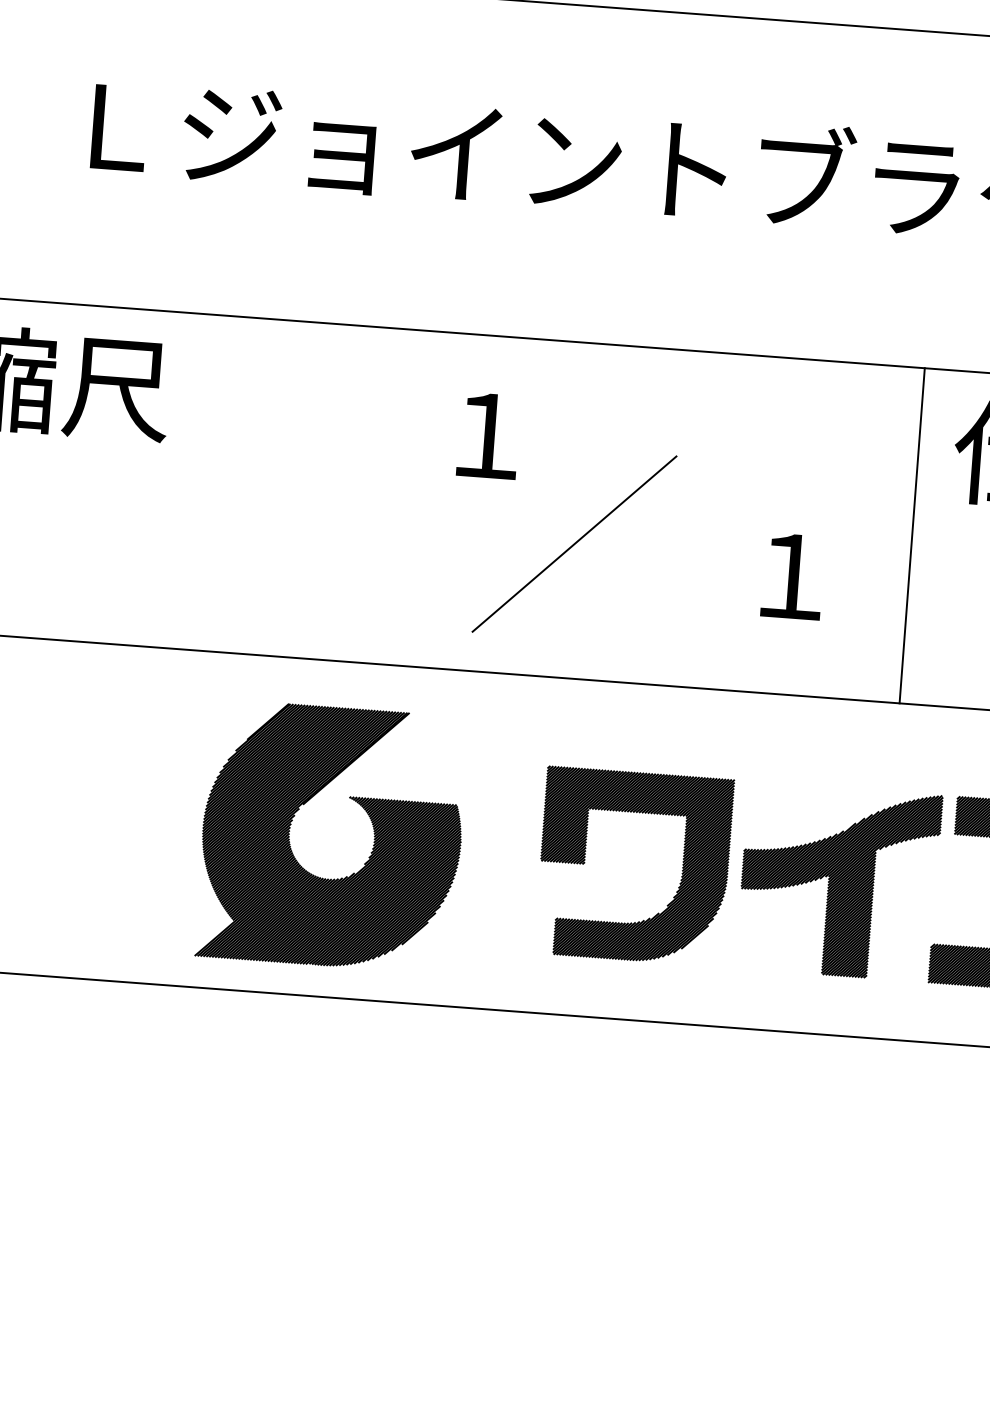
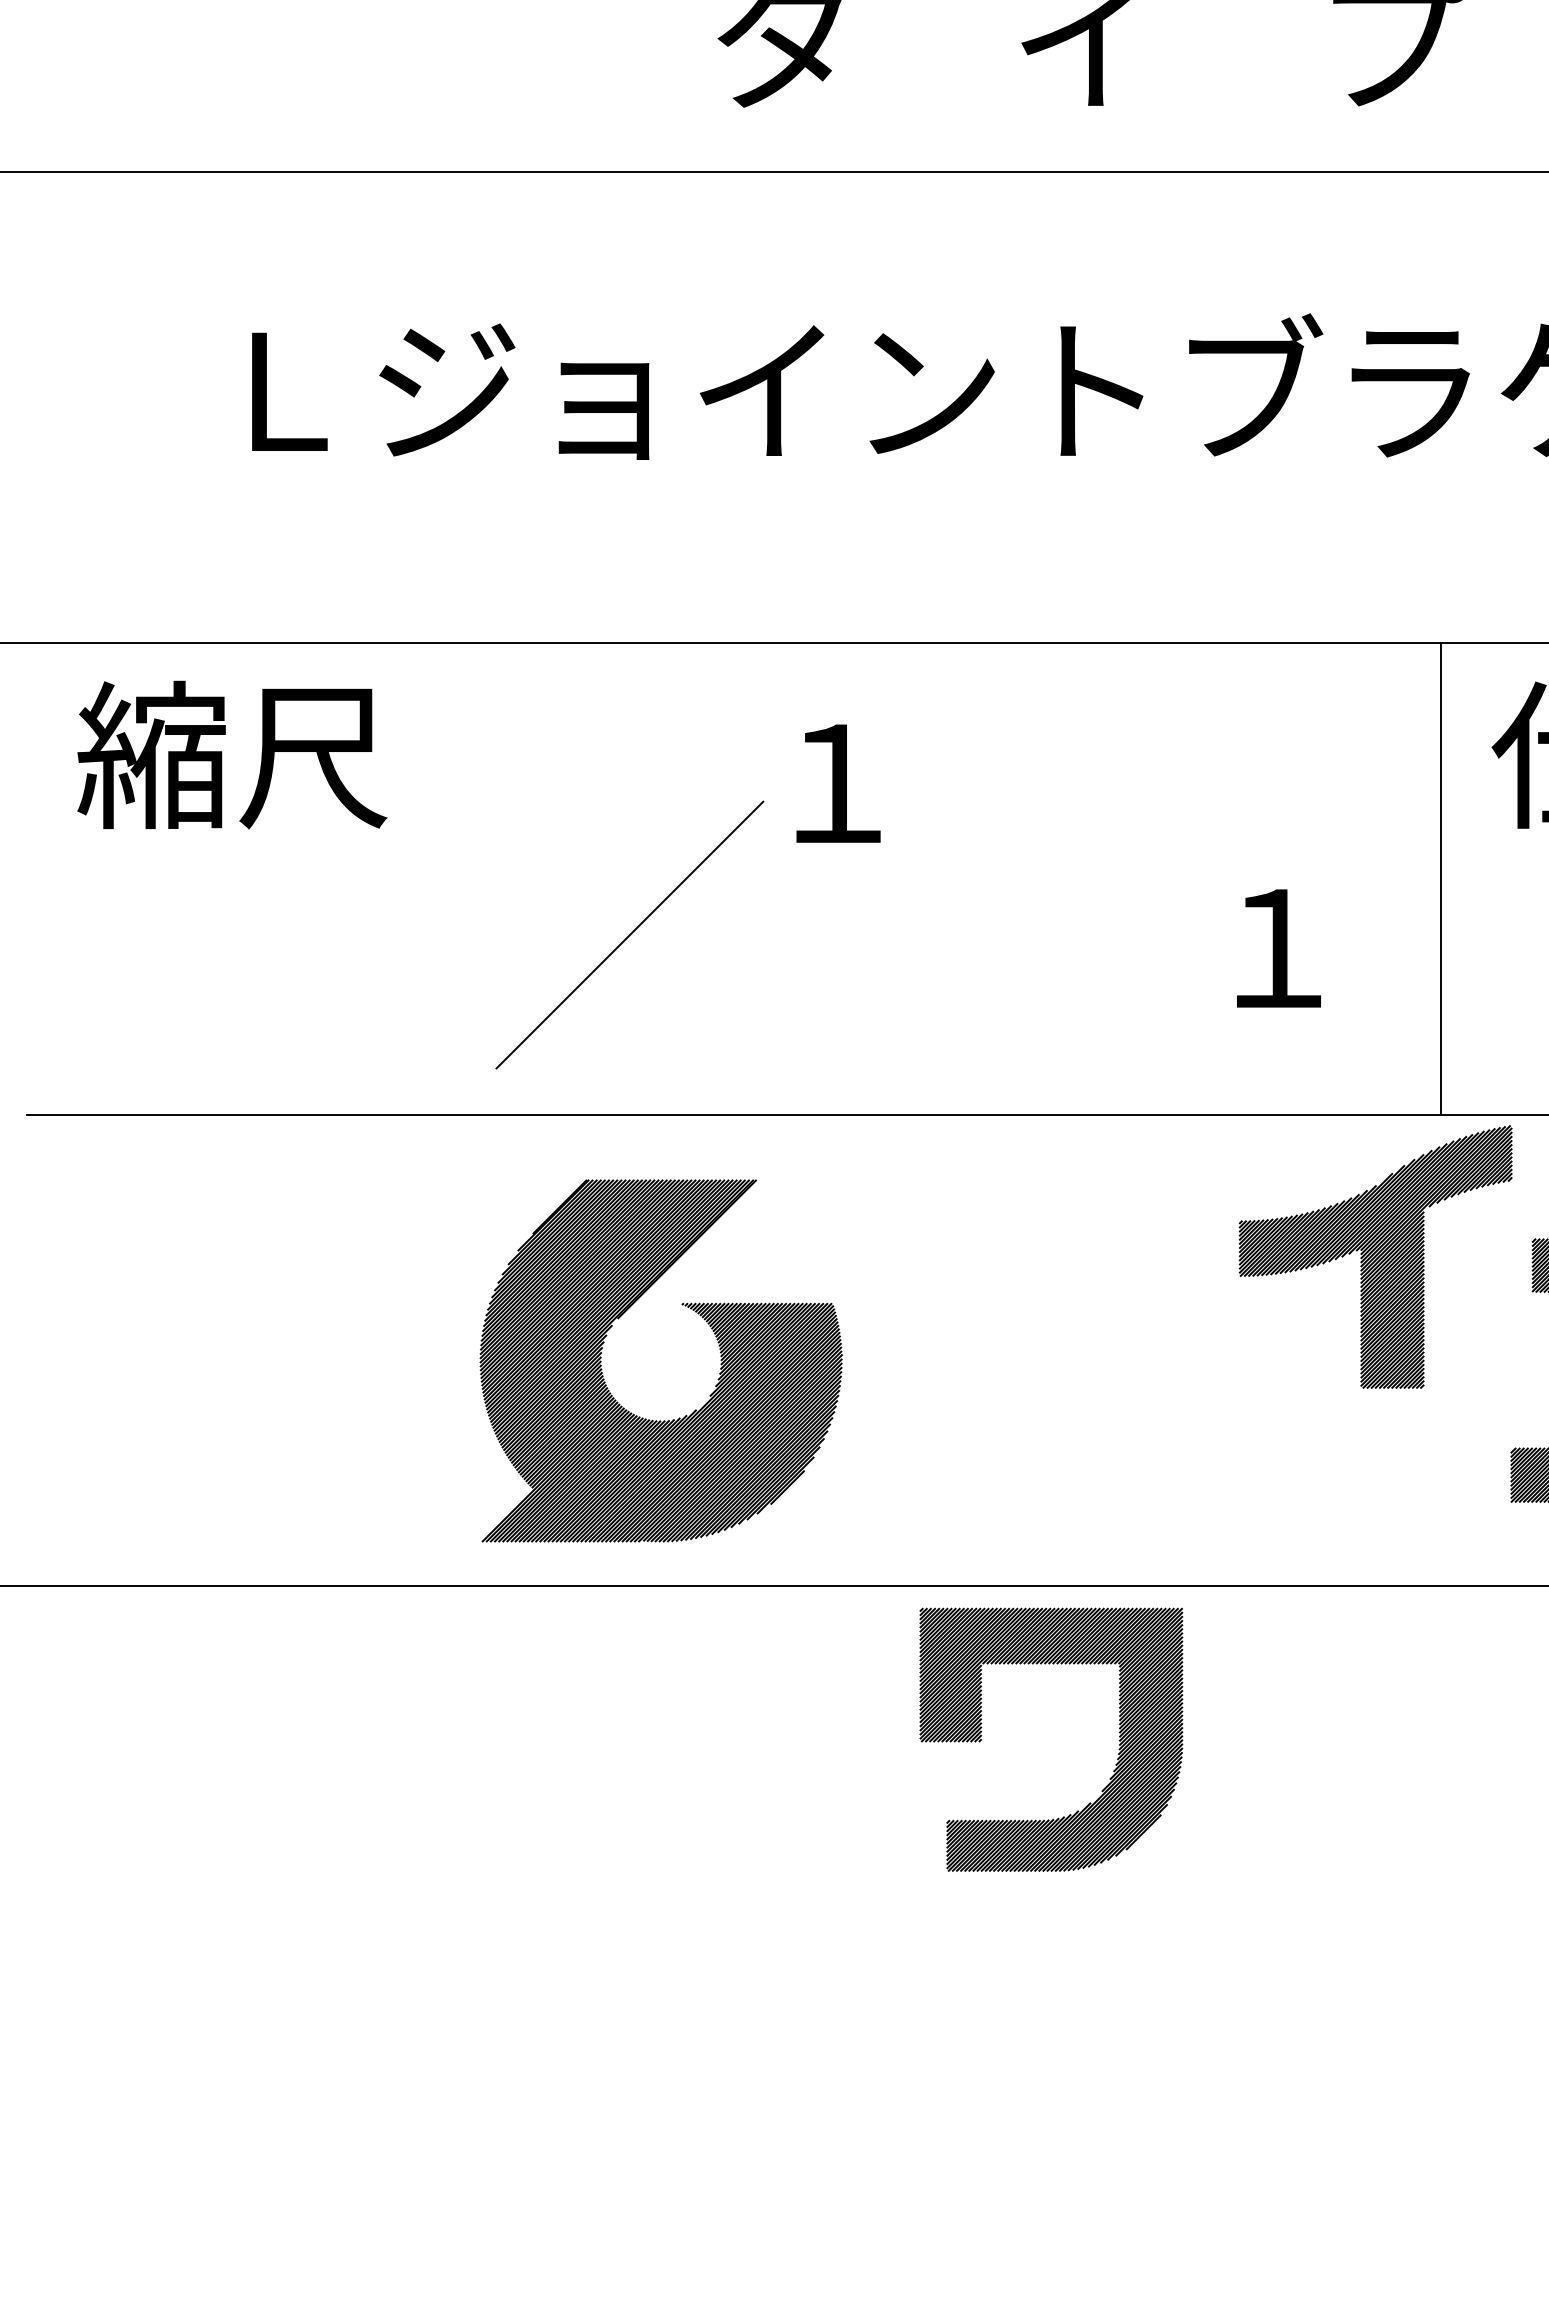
line: (574, 543) -> (629, 934), moved
part: (681, 876) -> (1118, 1749), moved
part: (839, 881) -> (1375, 1256), moved

